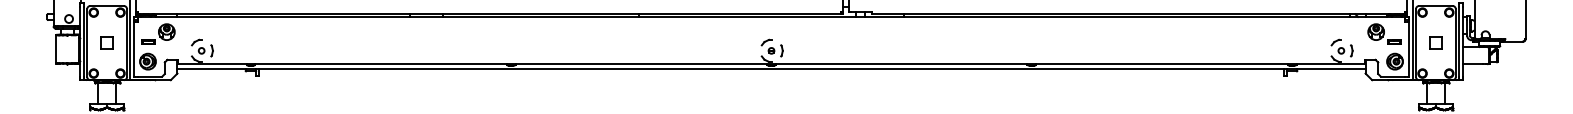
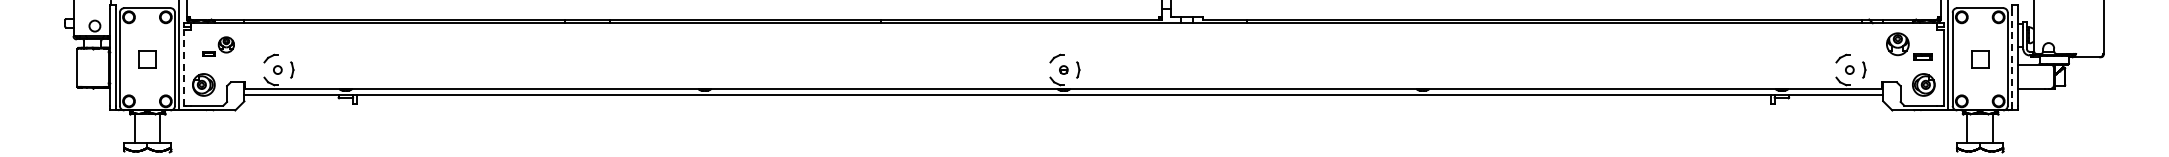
part: (158, 33) -> (218, 46), size x0.7
line: (1459, 42) -> (2012, 58), solid -> dashed
line: (134, 49) -> (184, 67), solid -> dashed

